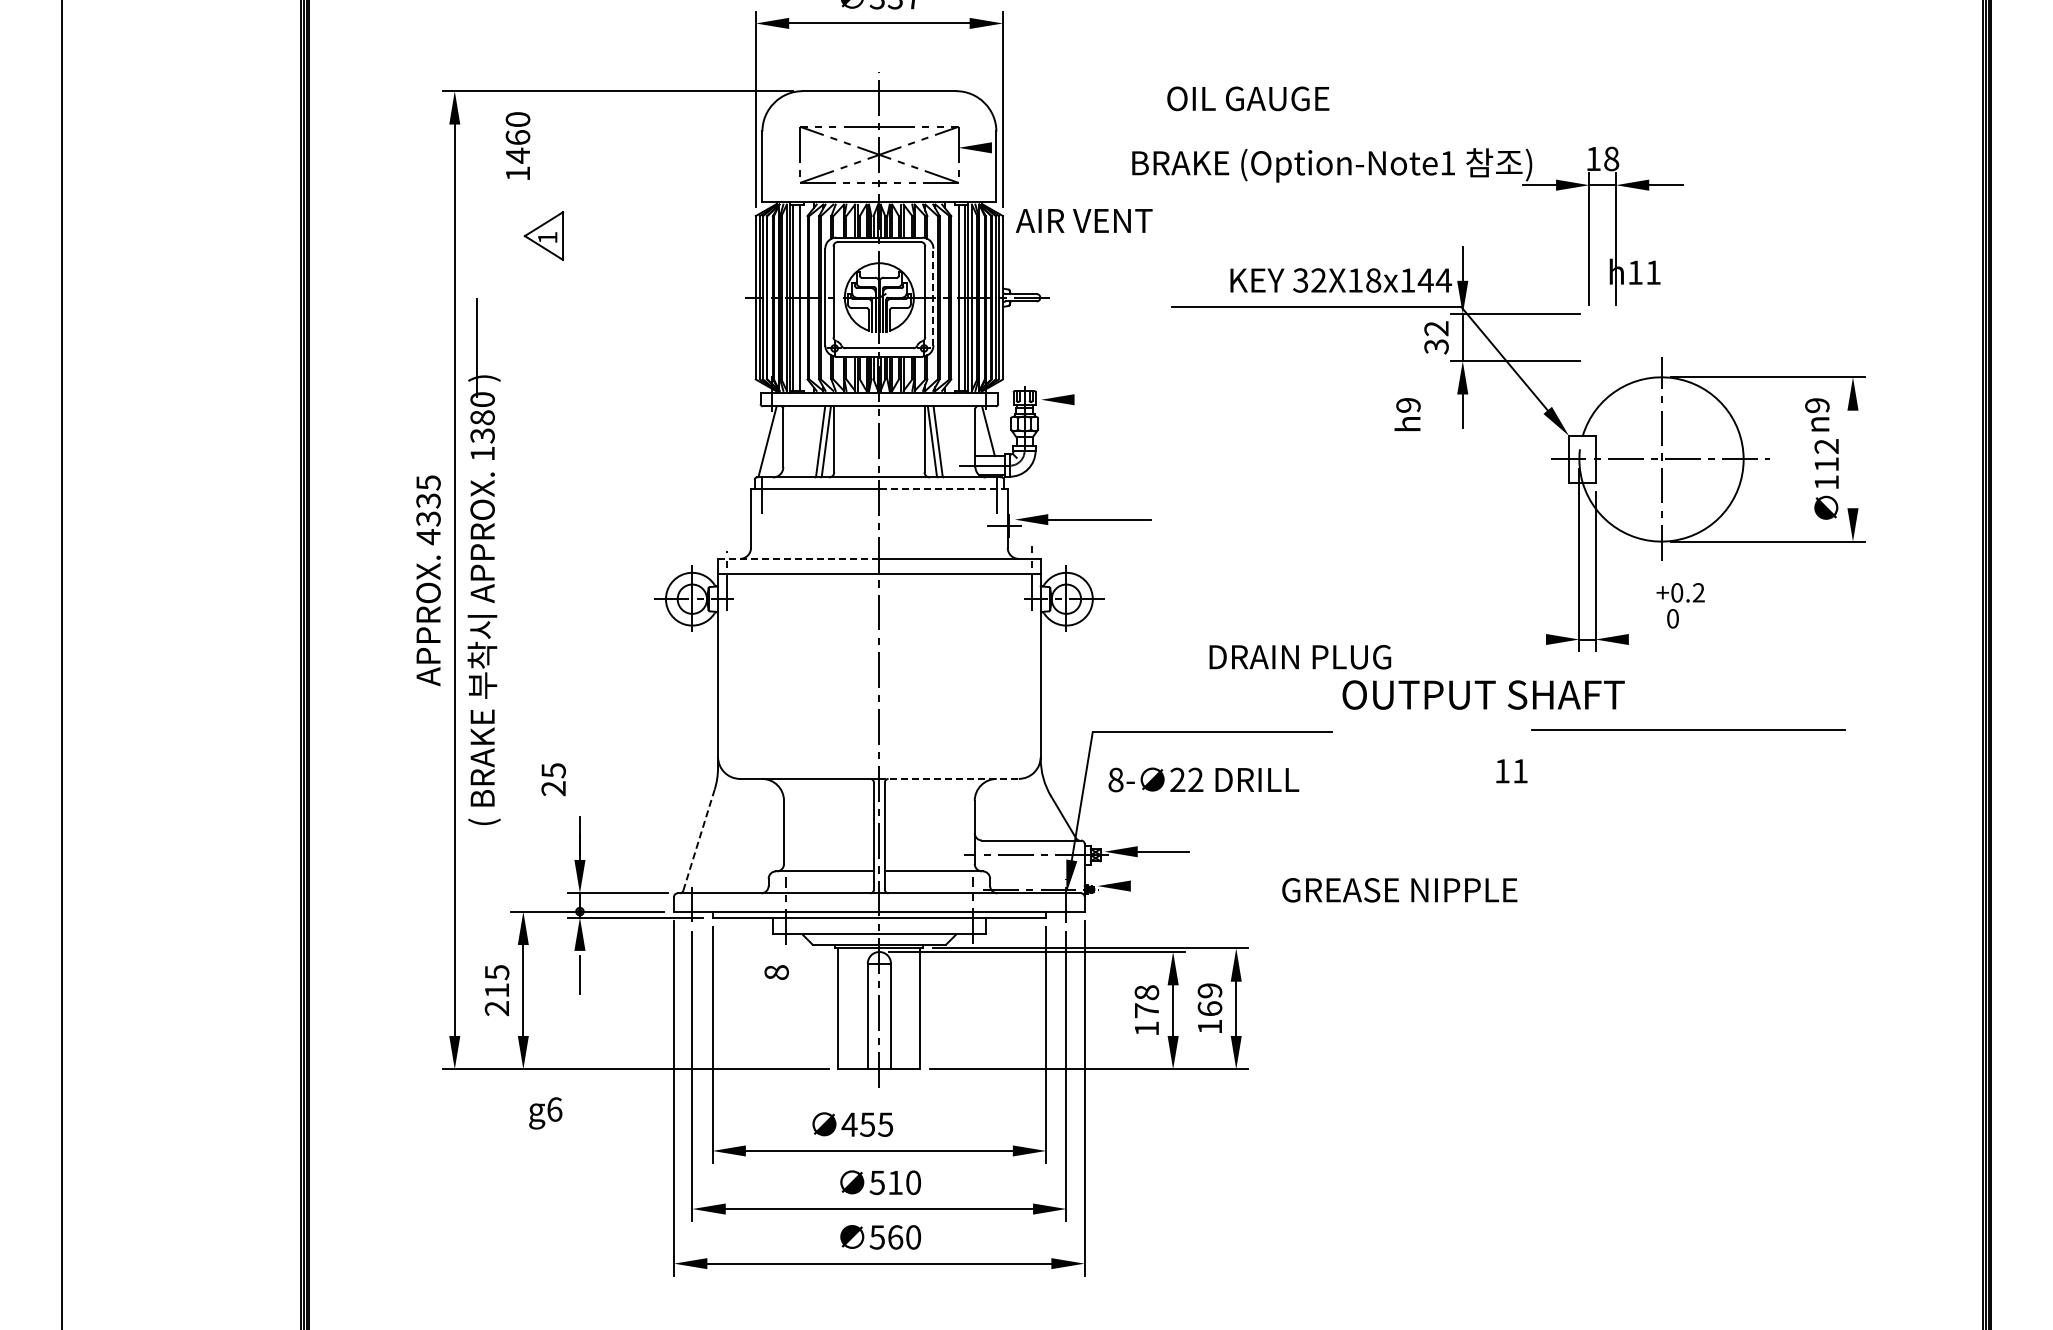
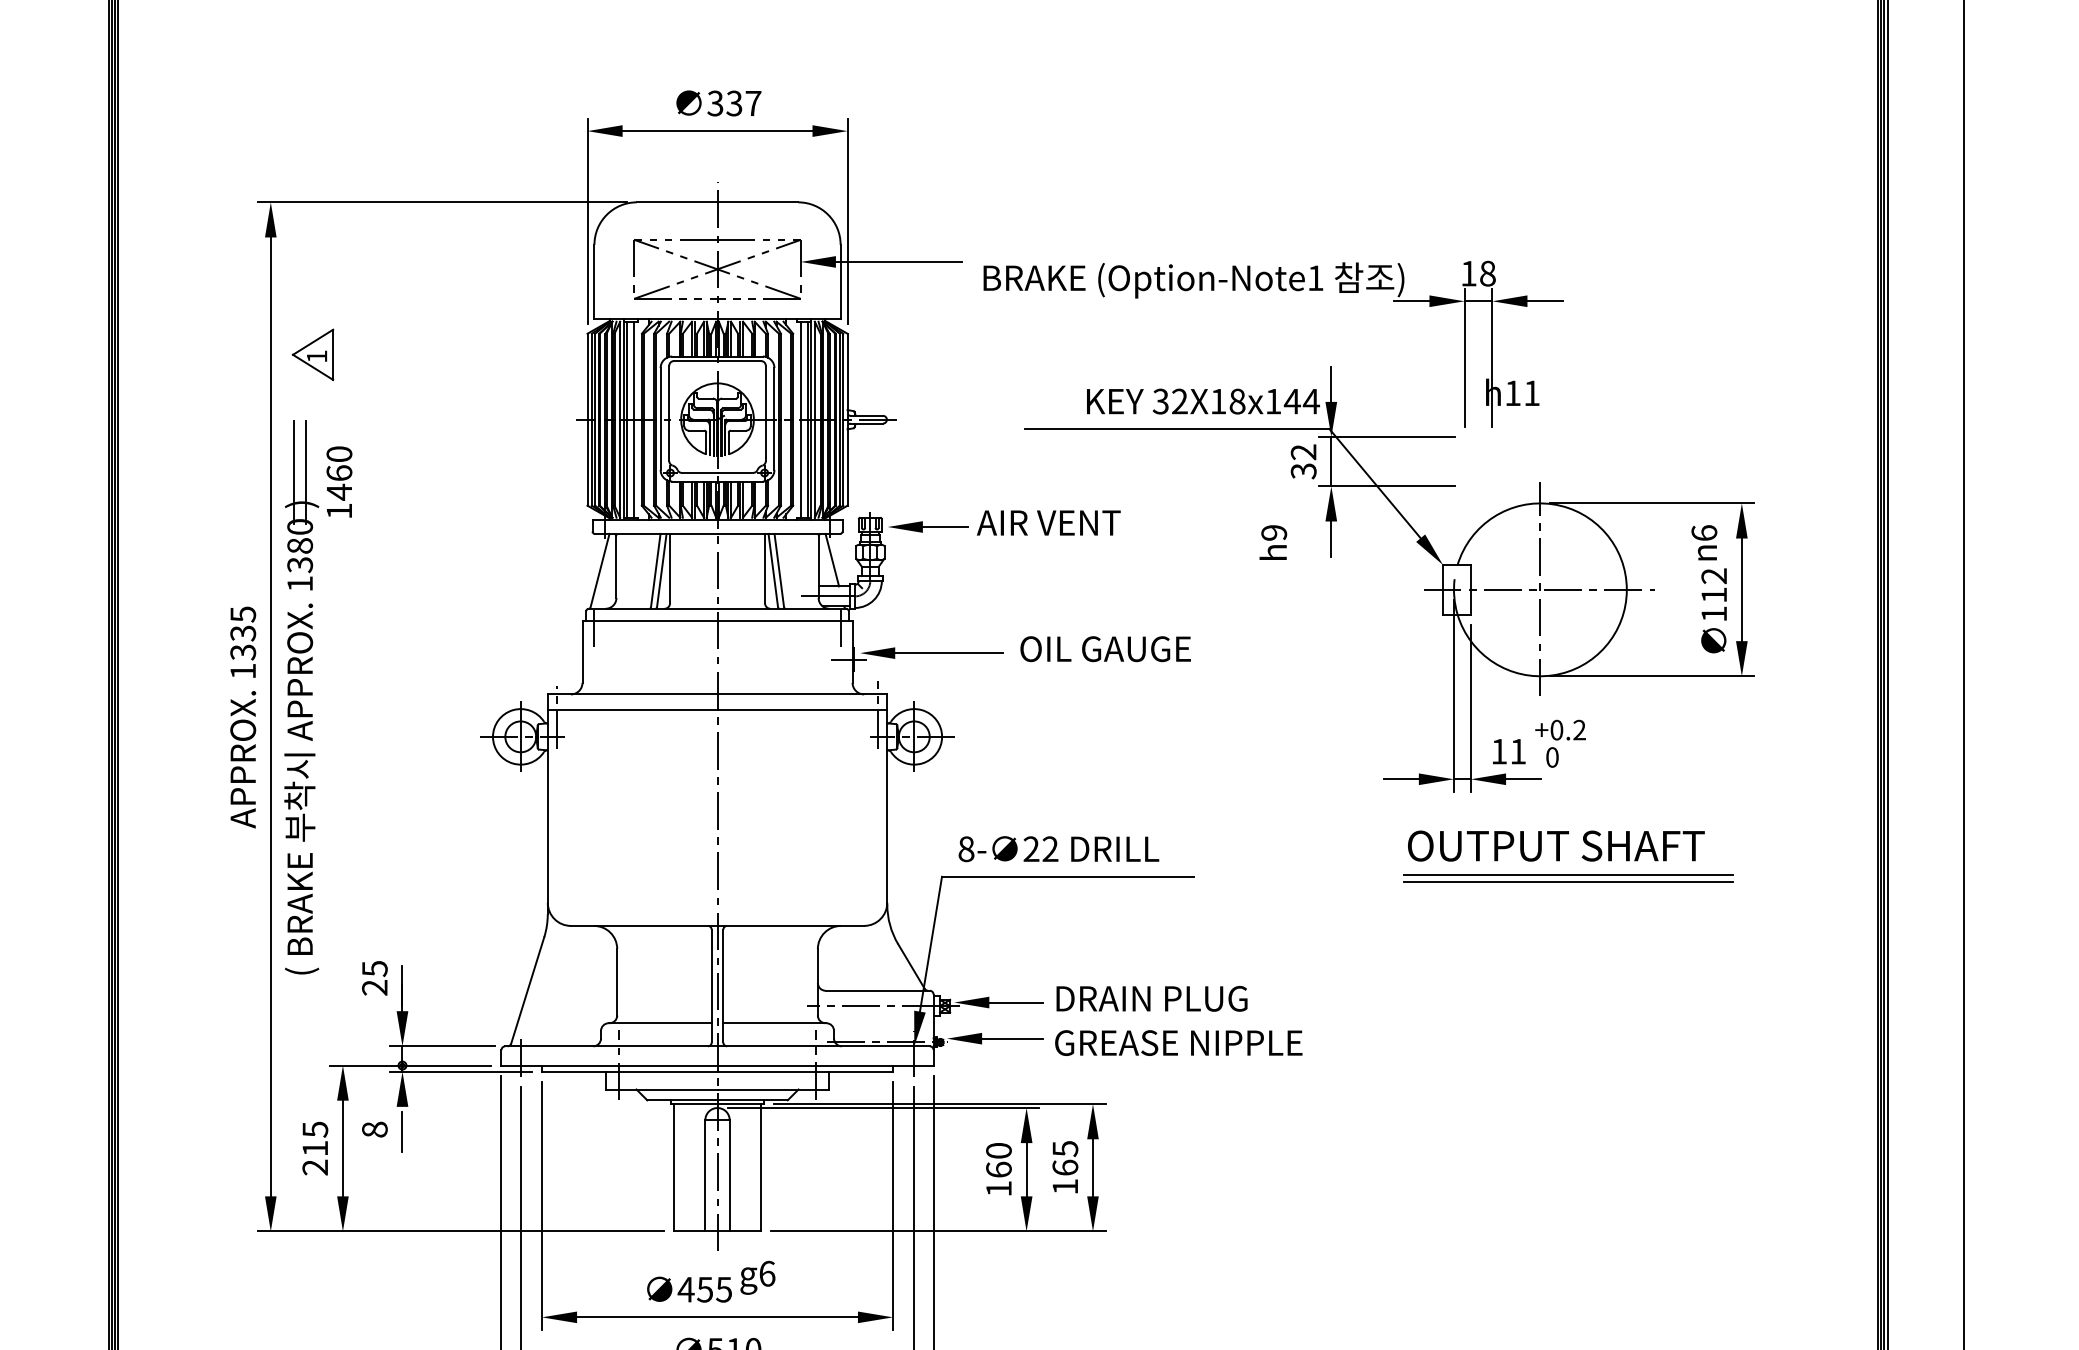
text: (1248, 98) -> (1105, 648), moved
text: (517, 145) -> (338, 481), moved
line: (1051, 147) -> (898, 261), added
text: (1084, 220) -> (1049, 522), moved
part: (543, 235) -> (312, 354), moved
line: (933, 296) -> (774, 418), dashed -> solid
line: (488, 348) -> (306, 473), added
line: (1095, 399) -> (944, 526), added
text: (1817, 405) -> (1704, 533), n9 -> n6
line: (1852, 459) -> (1741, 589), added
line: (943, 489) -> (784, 621), dashed -> solid
text: (428, 537) -> (243, 671), 4335 -> 1335
line: (798, 558) -> (632, 694), dashed -> solid
line: (1529, 639) -> (1401, 779), added
line: (1645, 639) -> (1523, 779), added
text: (1300, 657) -> (1152, 999), moved
text: (1483, 694) -> (1556, 845), moved
line: (1687, 737) -> (1567, 882), added
text: (1511, 771) -> (1508, 751), moved
line: (949, 778) -> (791, 925), dashed -> solid
text: (553, 779) -> (374, 978), moved
text: (1203, 779) -> (1058, 848), moved
line: (699, 840) -> (528, 990), dashed -> solid
line: (1159, 886) -> (1012, 1039), added
text: (1399, 890) -> (1178, 1043), moved
text: (776, 972) -> (374, 1129), moved
text: (1209, 990) -> (1064, 1148), 169 -> 165
text: (1146, 1001) -> (998, 1160), 178 -> 160
text: (545, 1113) -> (757, 1277), moved

